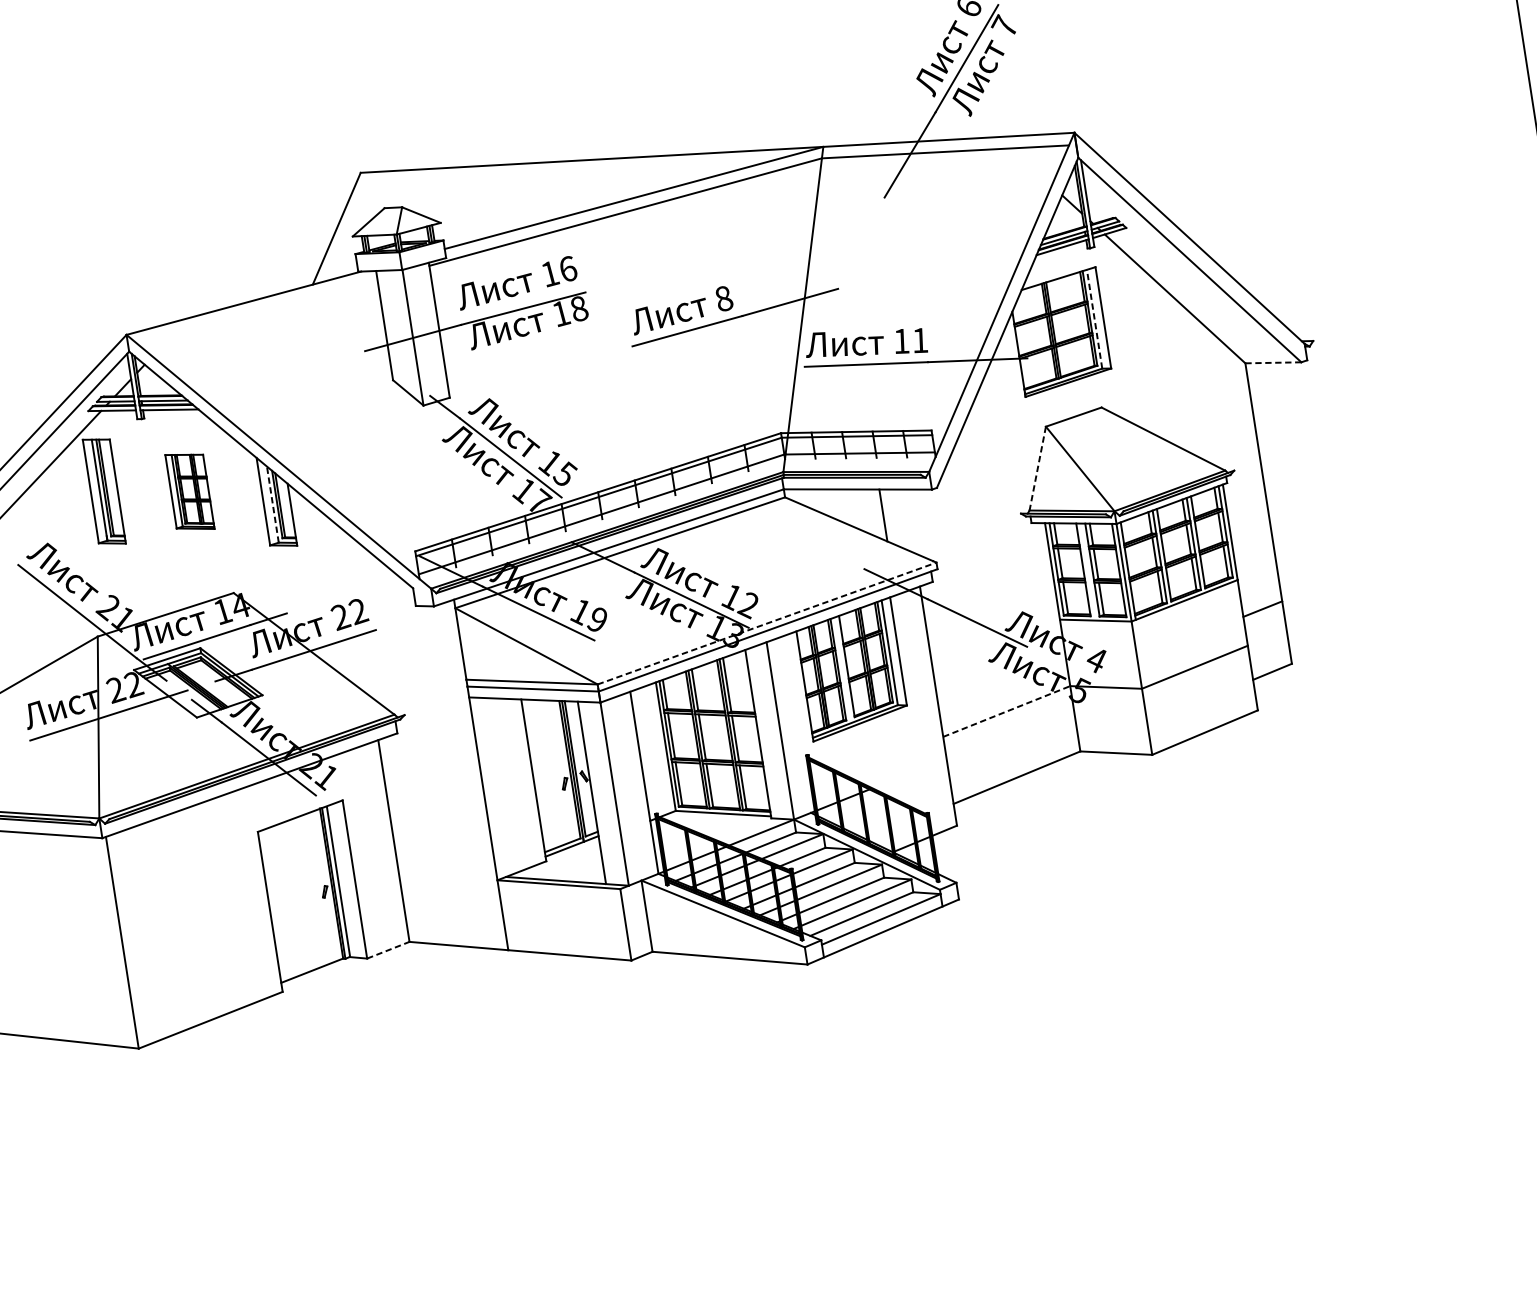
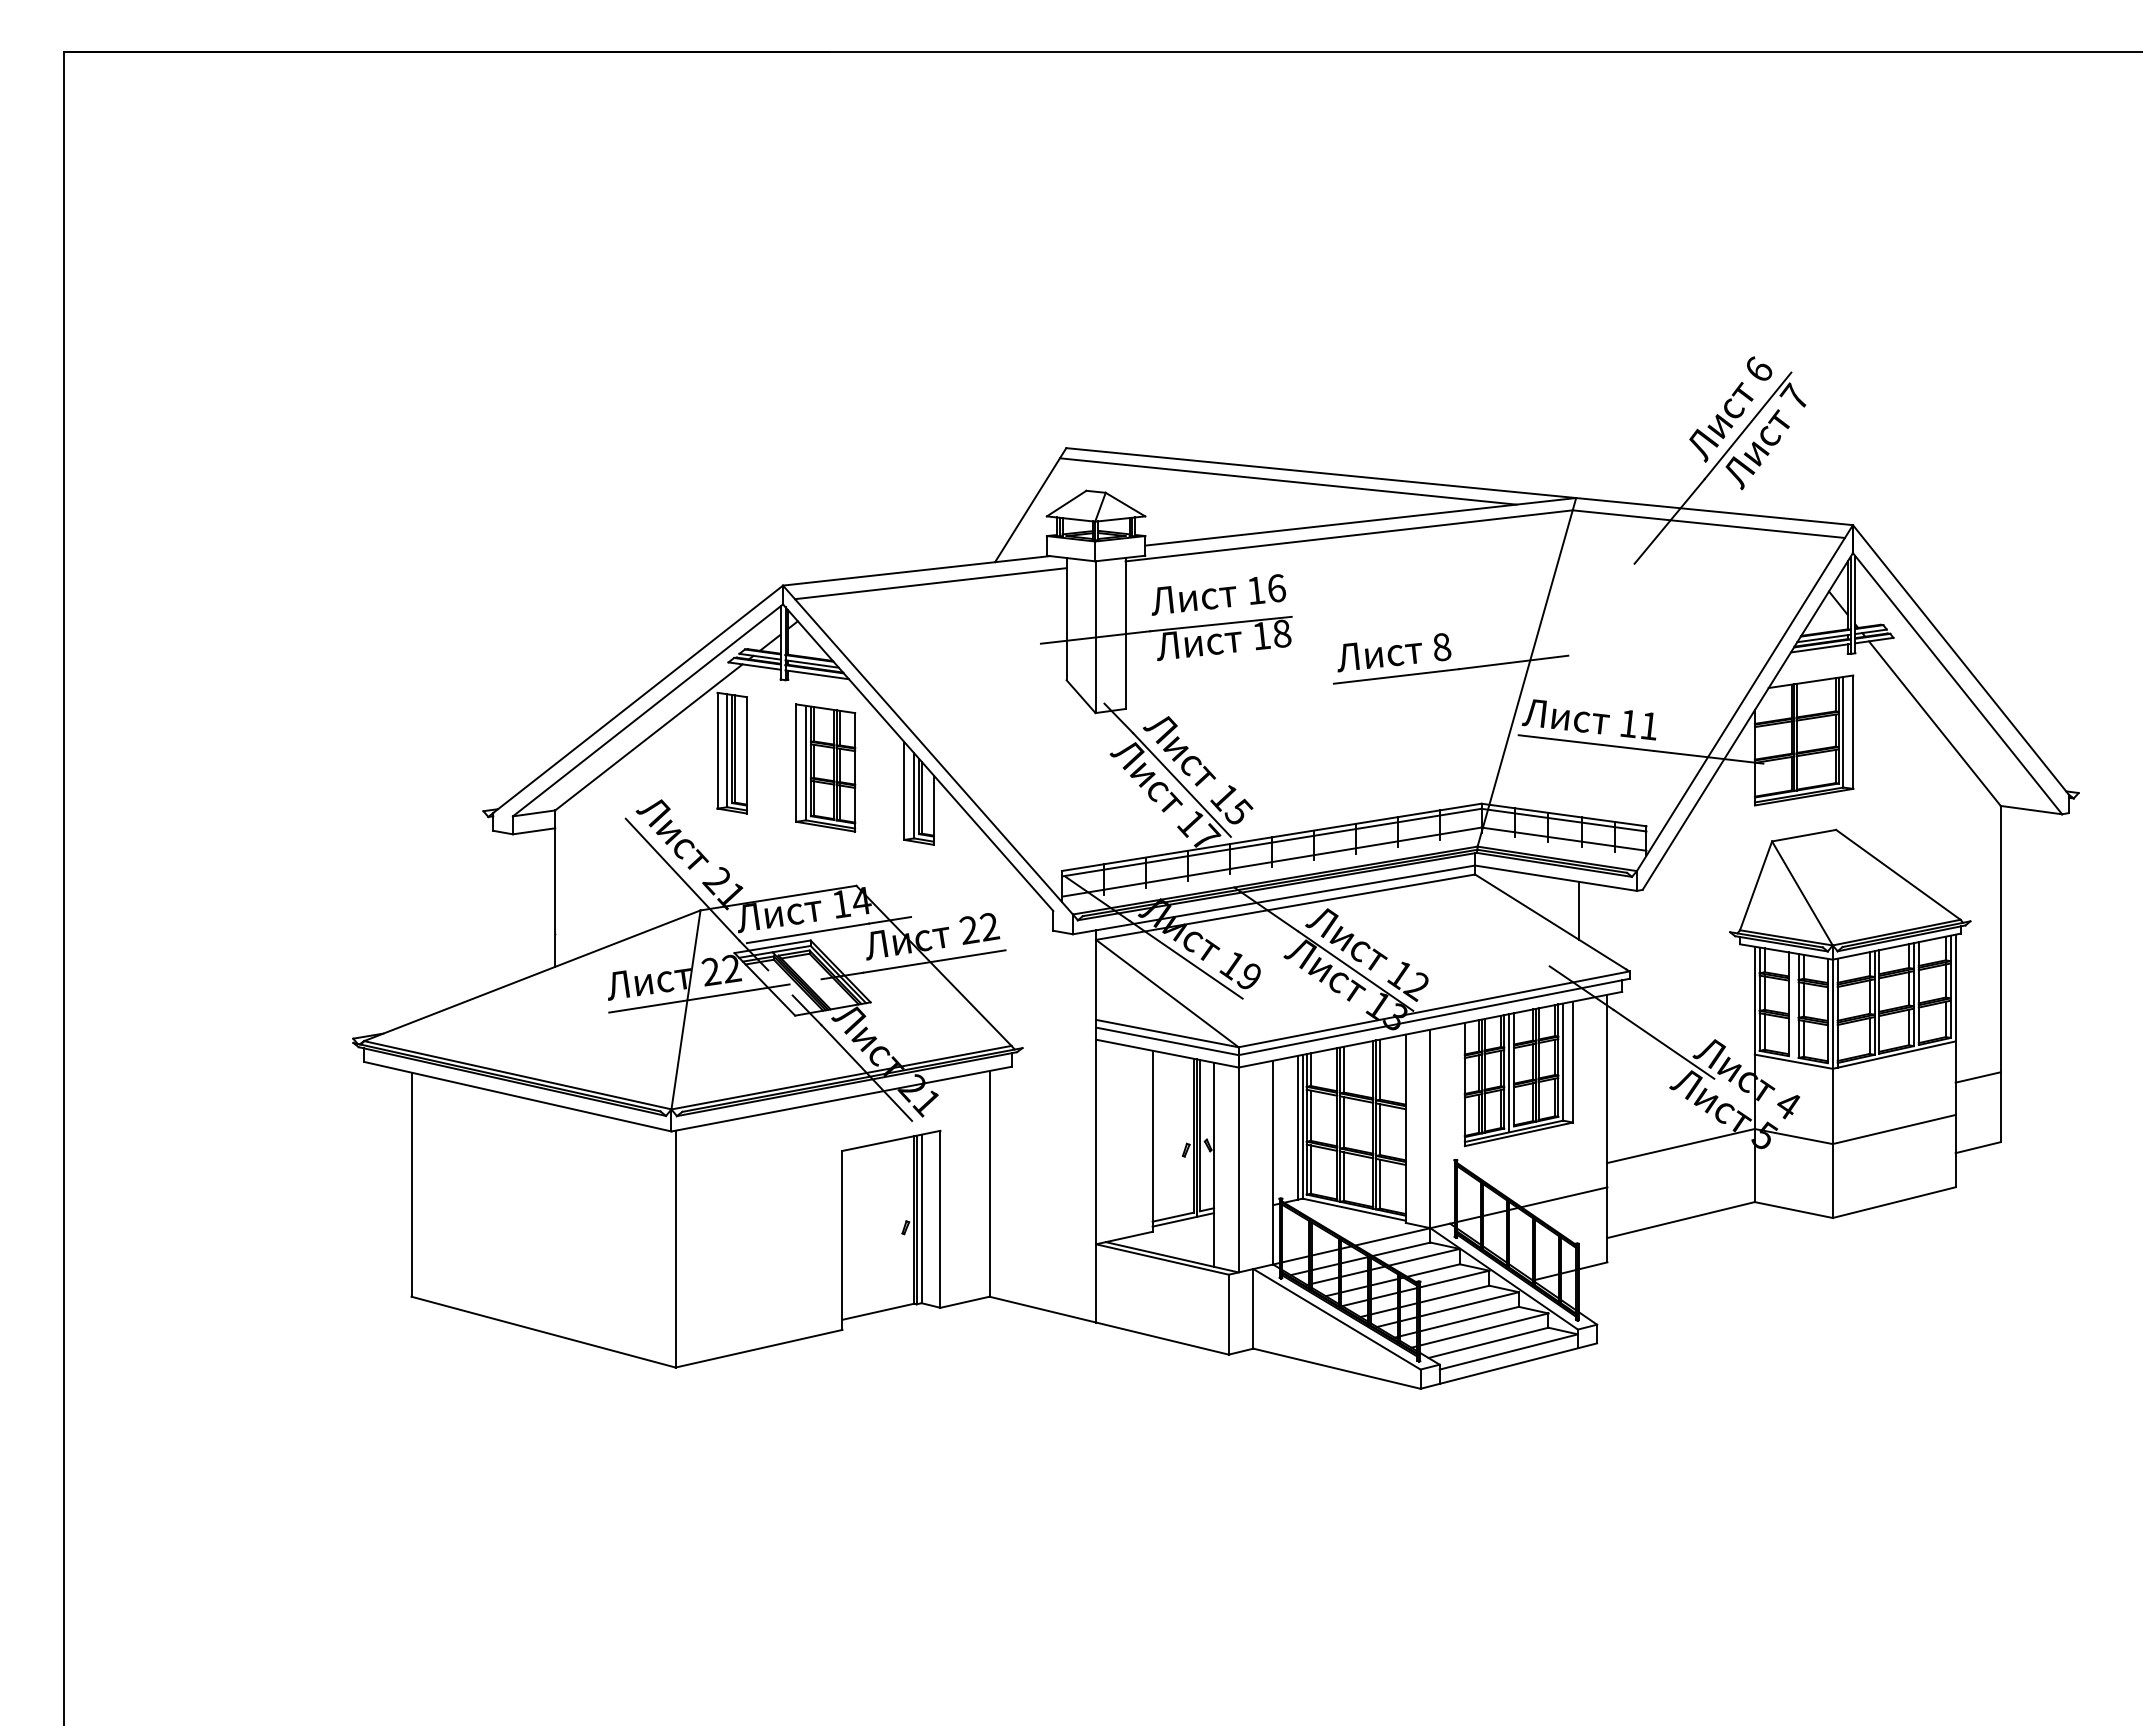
line: (563, 172) -> (1287, 481), added
line: (258, 312) -> (930, 583), added
line: (1094, 318) -> (1843, 731), dashed -> solid
line: (1273, 363) -> (2031, 810), dashed -> solid
line: (1037, 469) -> (1755, 886), dashed -> solid
part: (189, 491) -> (825, 767), size x1.43
line: (273, 504) -> (914, 795), dashed -> solid
line: (767, 623) -> (1434, 1009), dashed -> solid
line: (843, 670) -> (1509, 1073), added
line: (1007, 711) -> (1681, 1146), dashed -> solid
line: (661, 748) -> (1297, 1127), added
line: (909, 773) -> (1564, 1197), added
line: (388, 950) -> (965, 1302), dashed -> solid

